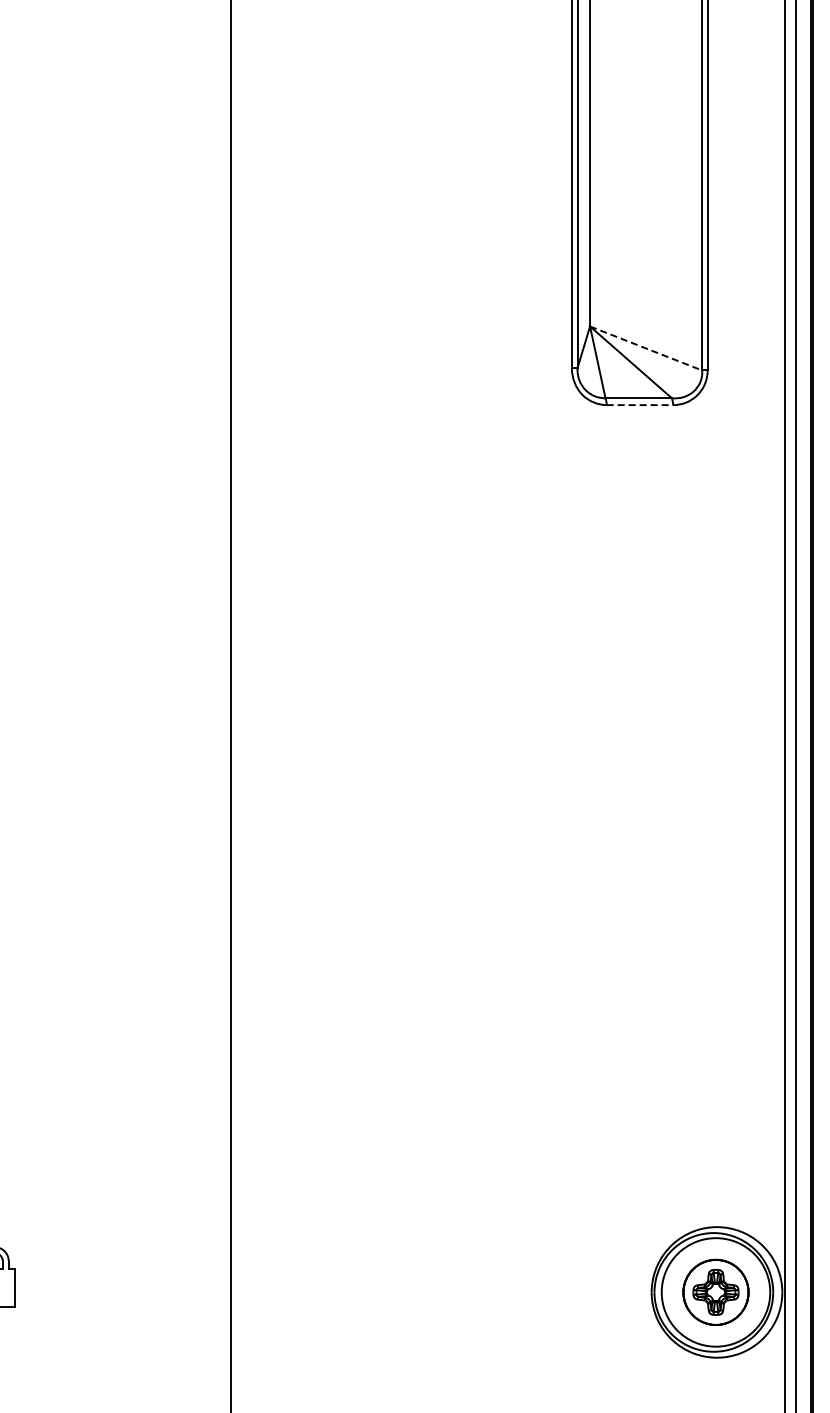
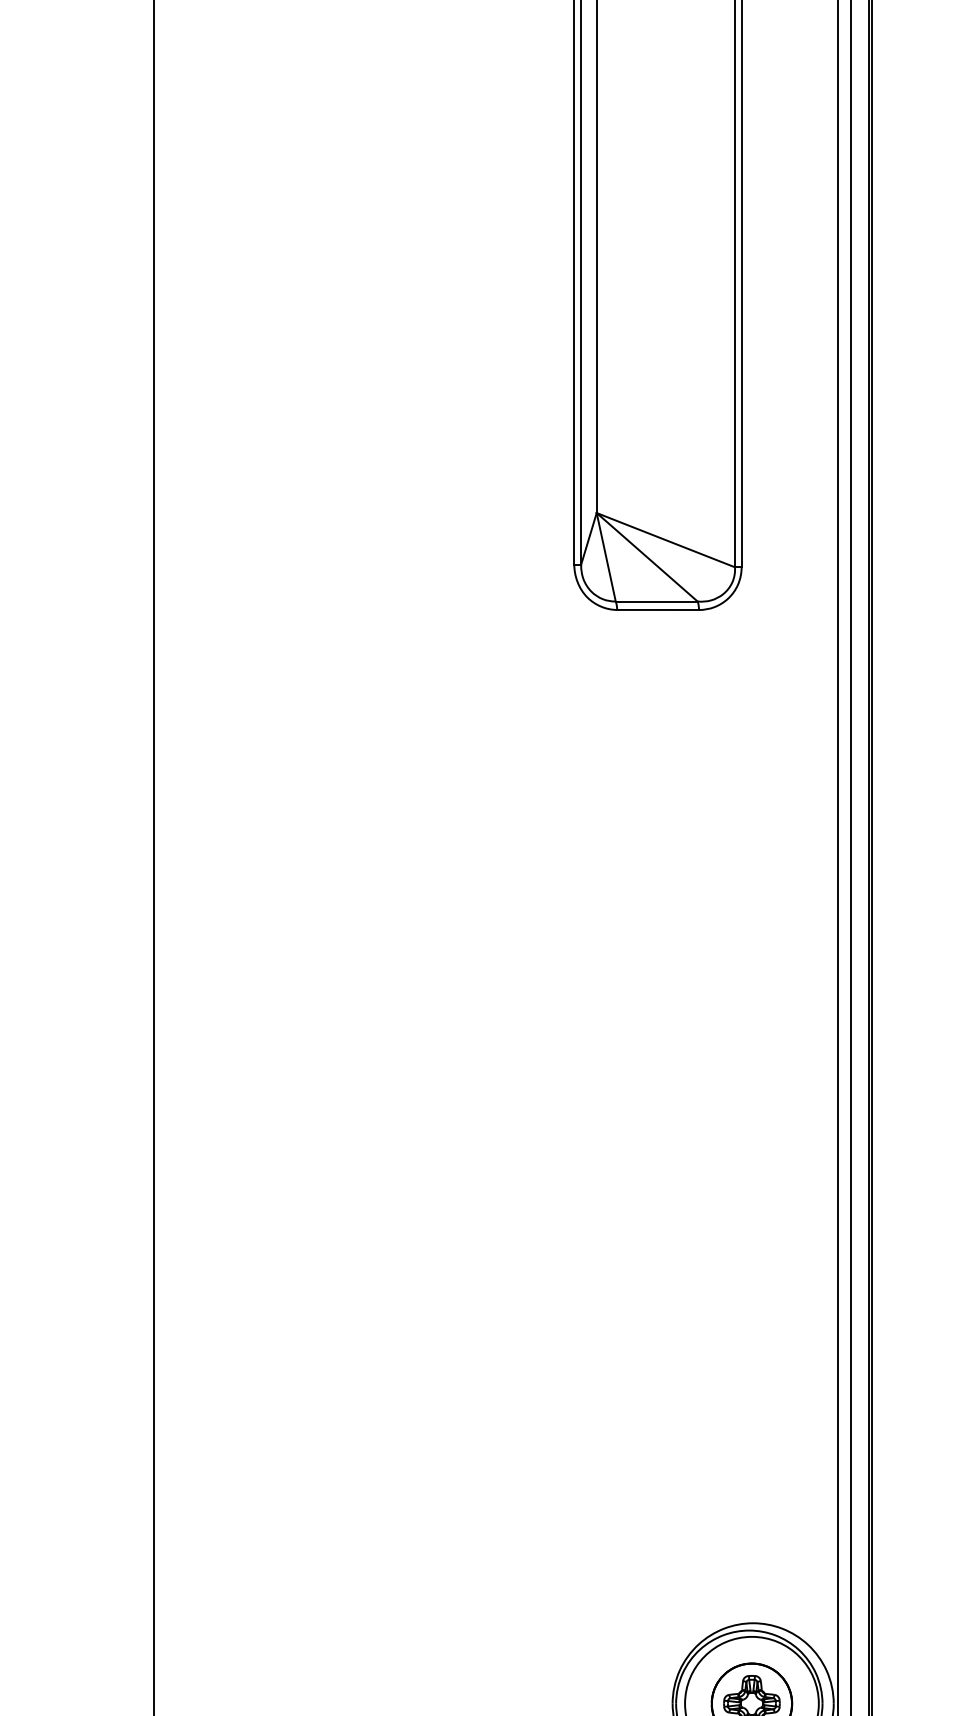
line: (646, 348) -> (666, 540), dashed -> solid
line: (640, 405) -> (658, 610), dashed -> solid

